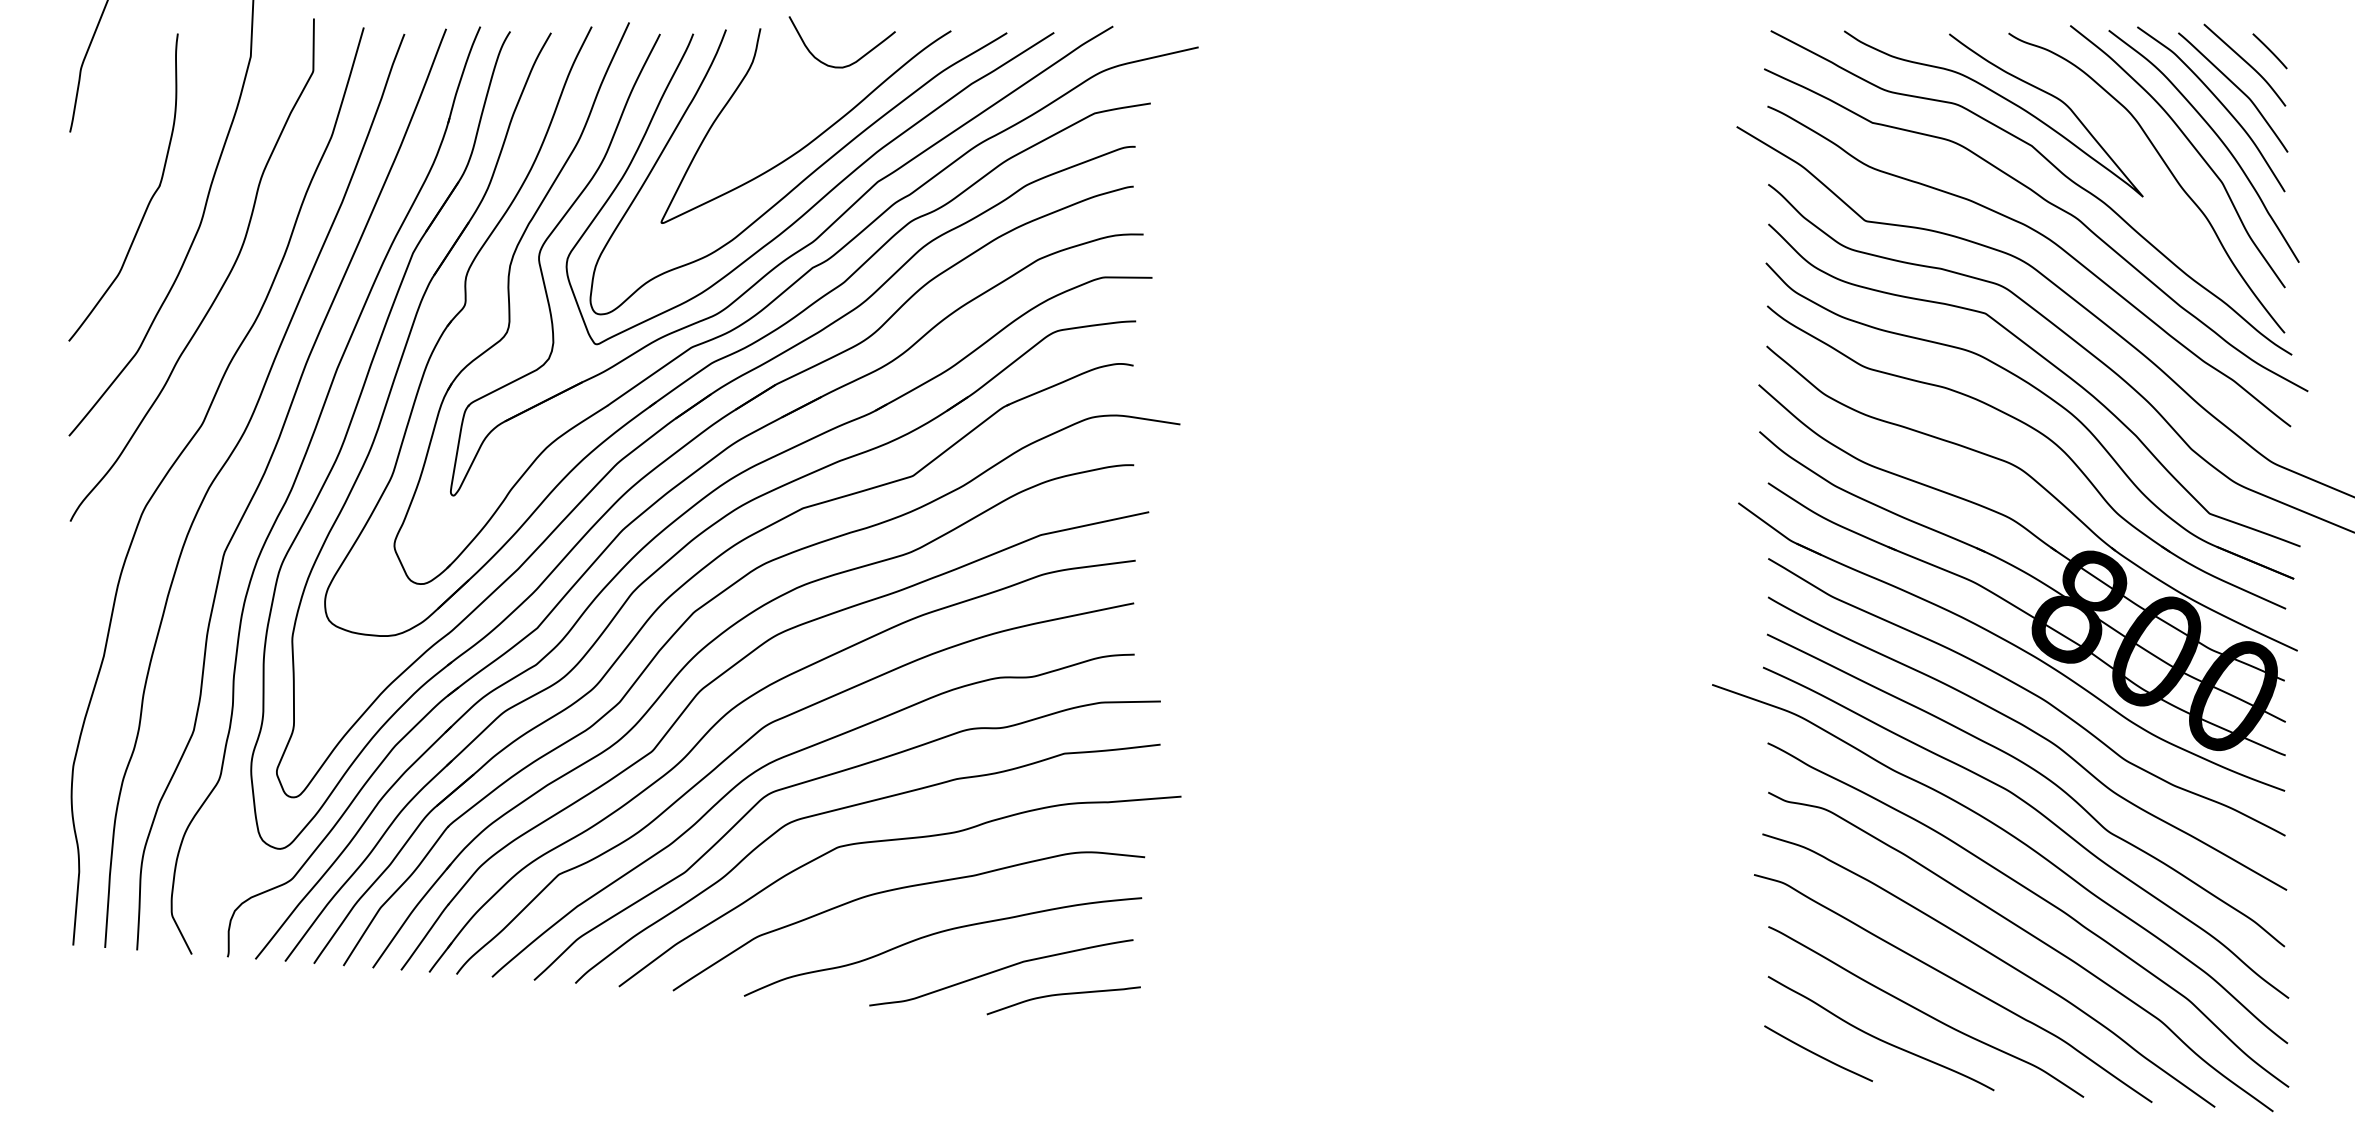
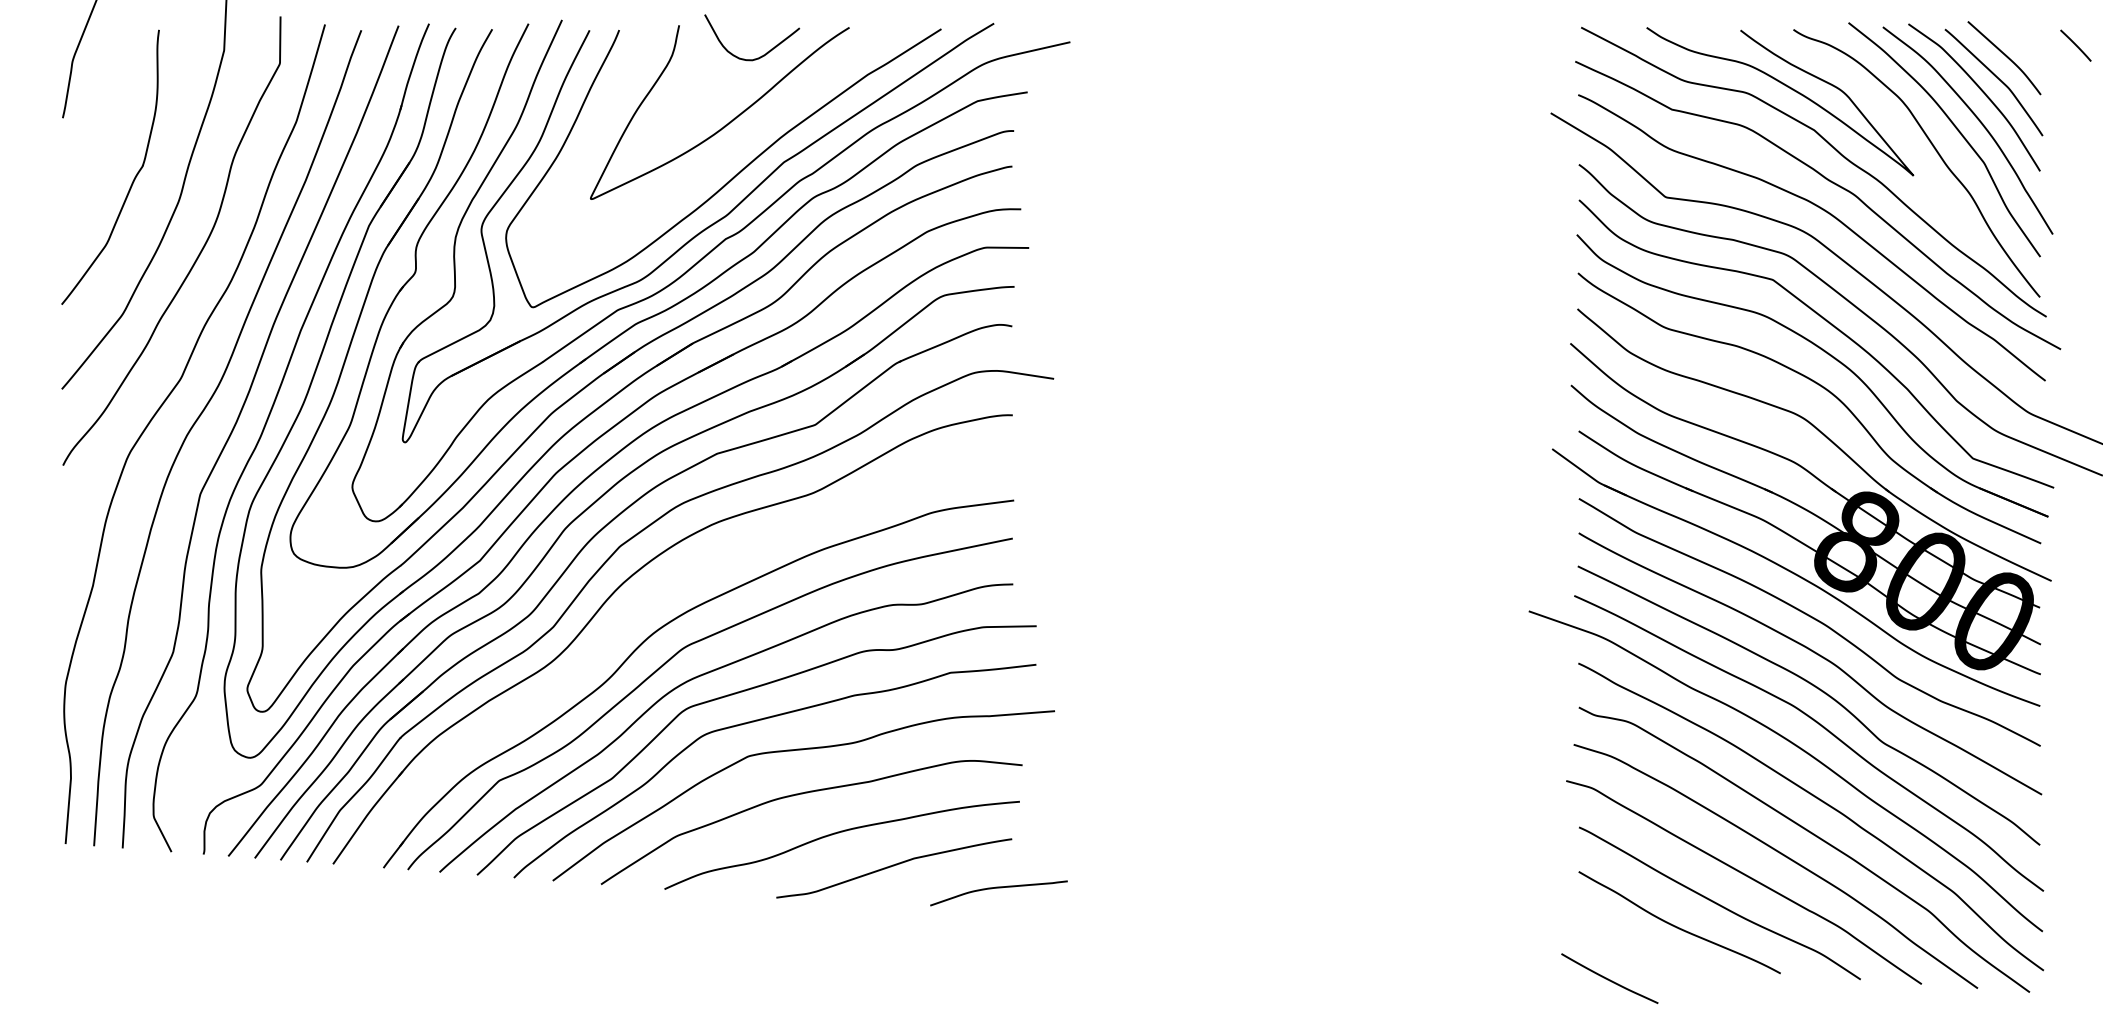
line: (2269, 51) -> (2075, 45), moved
curve: (802, 179) -> (716, 160), removed
part: (724, 673) -> (647, 601), removed
curve: (1063, 995) -> (998, 888), moved
curve: (1817, 1053) -> (1608, 978), moved

